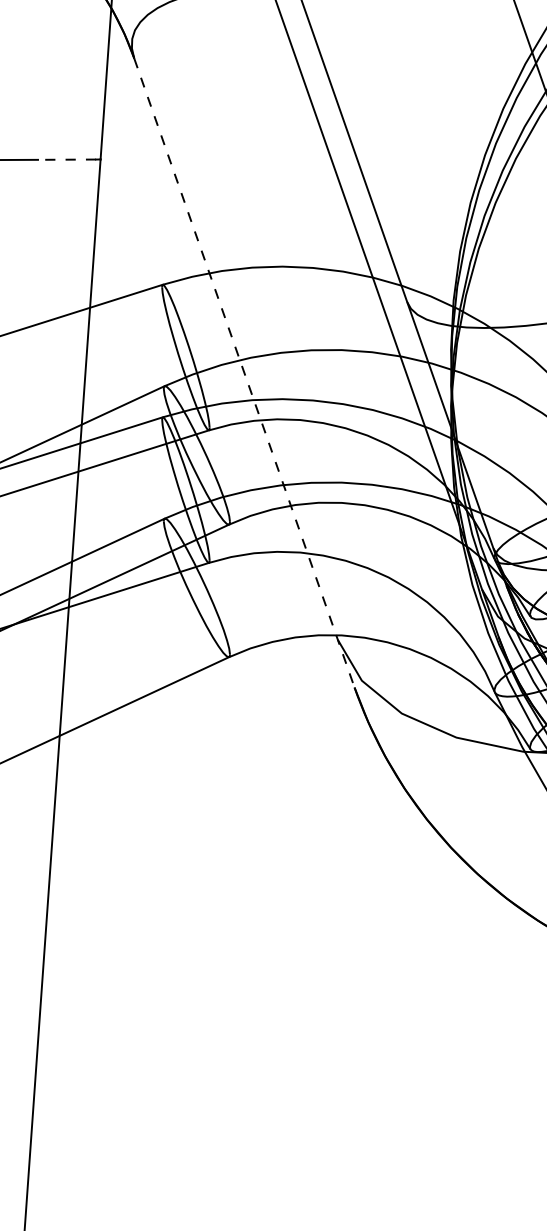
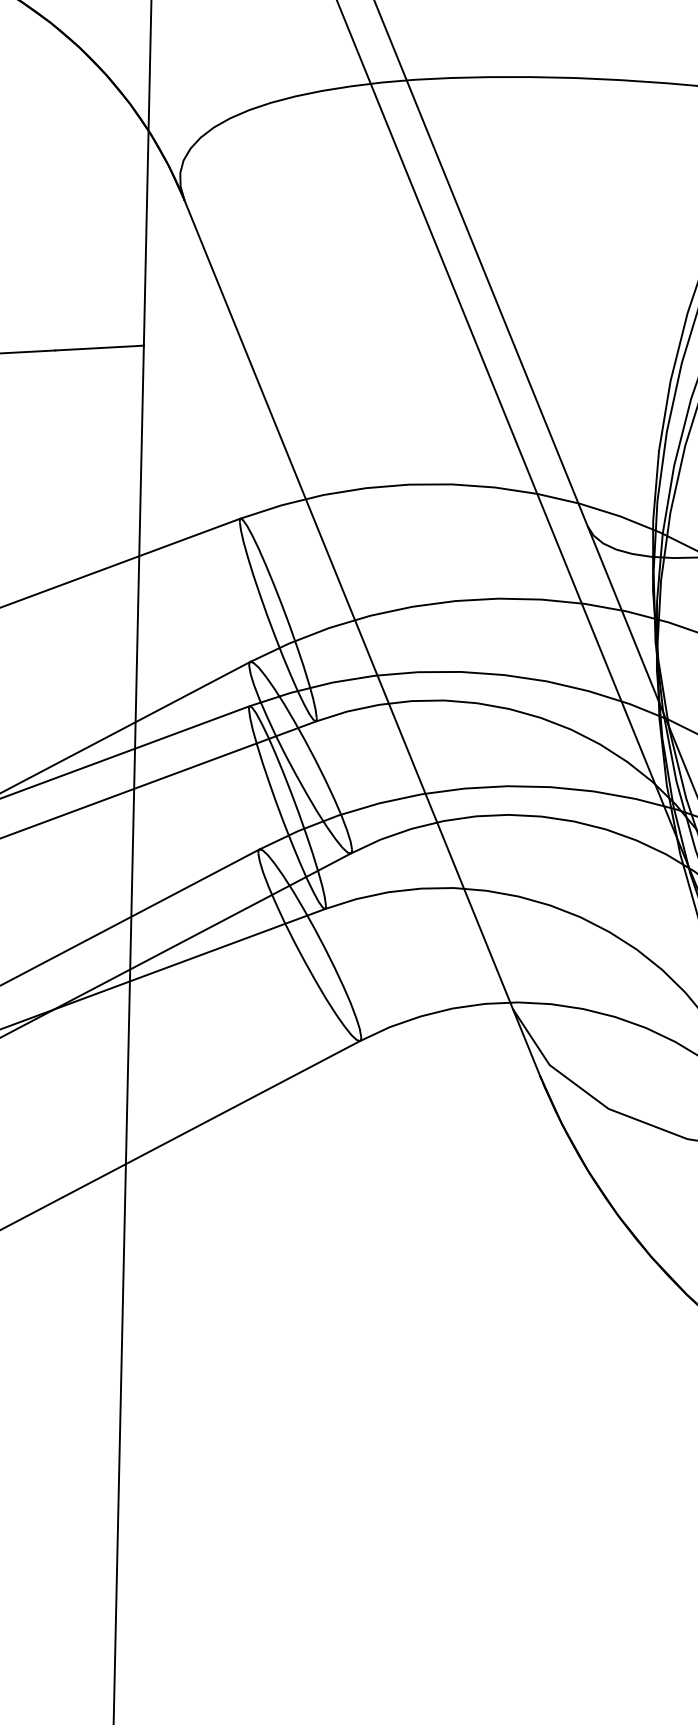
line: (66, 159) -> (95, 348), dashed -> solid
line: (244, 373) -> (362, 638), dashed -> solid

